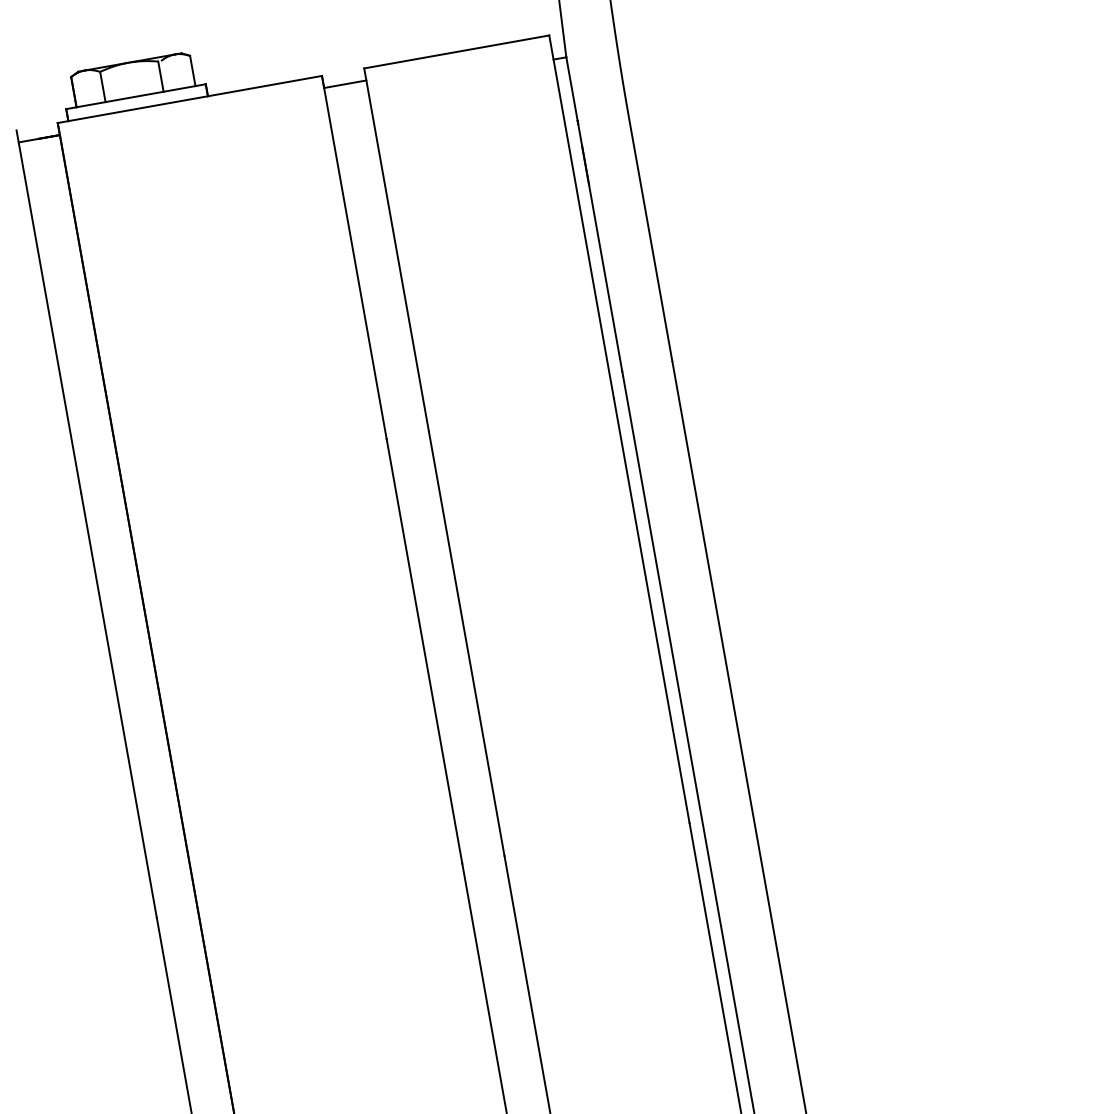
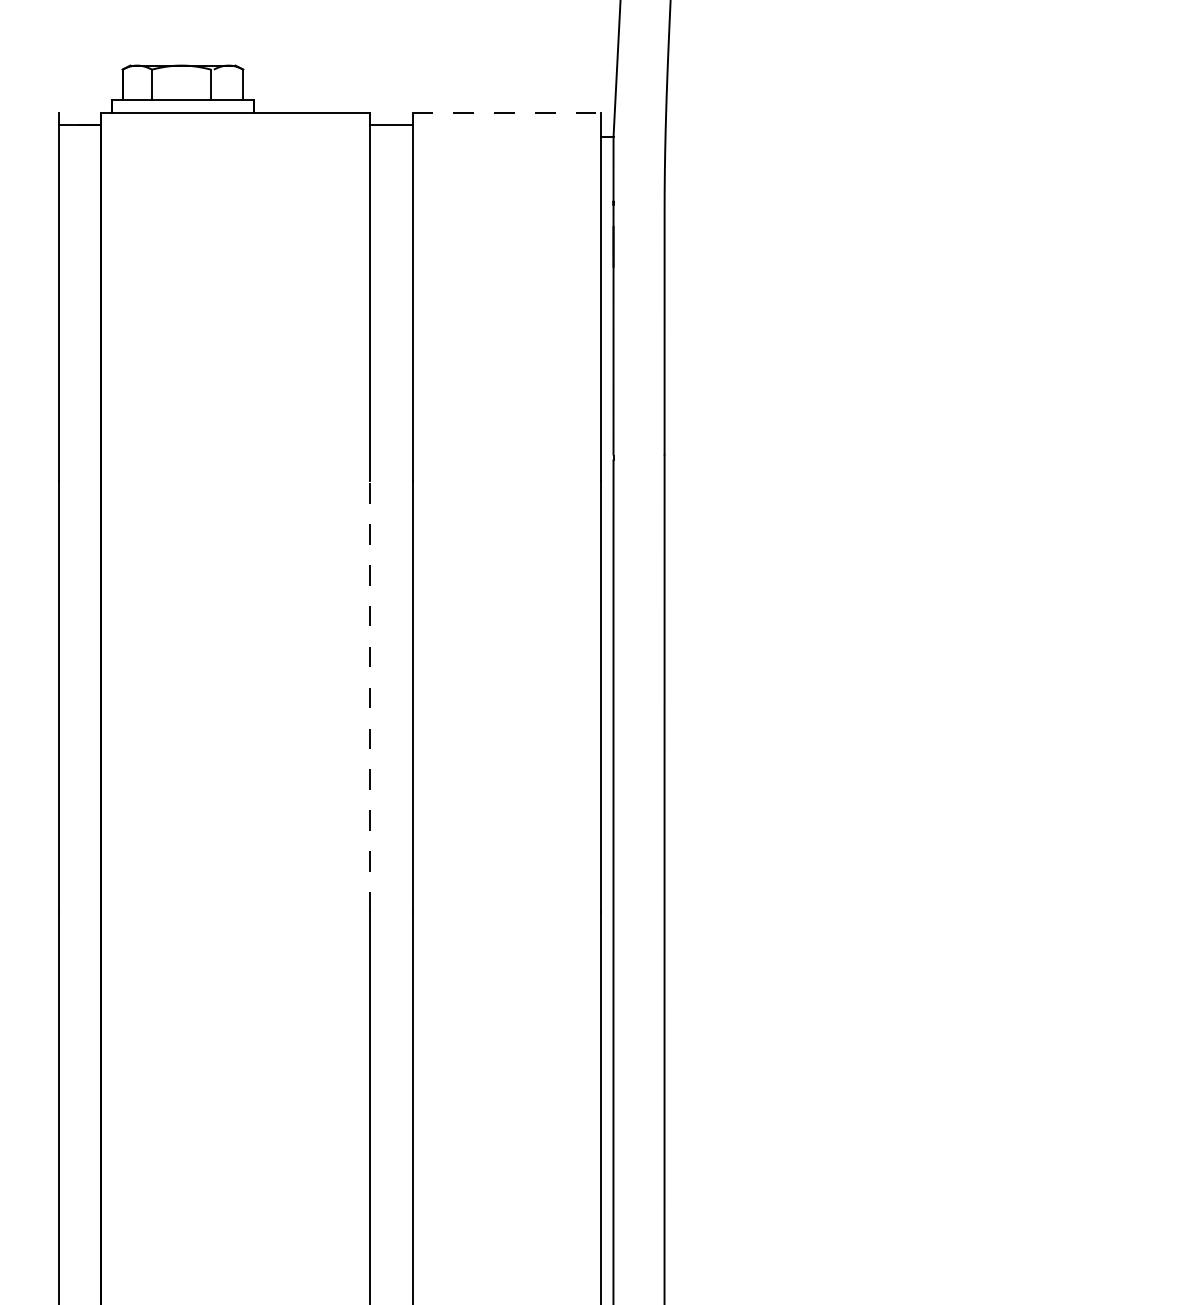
line: (456, 51) -> (506, 112), solid -> dashed
line: (424, 650) -> (369, 696), solid -> dashed

